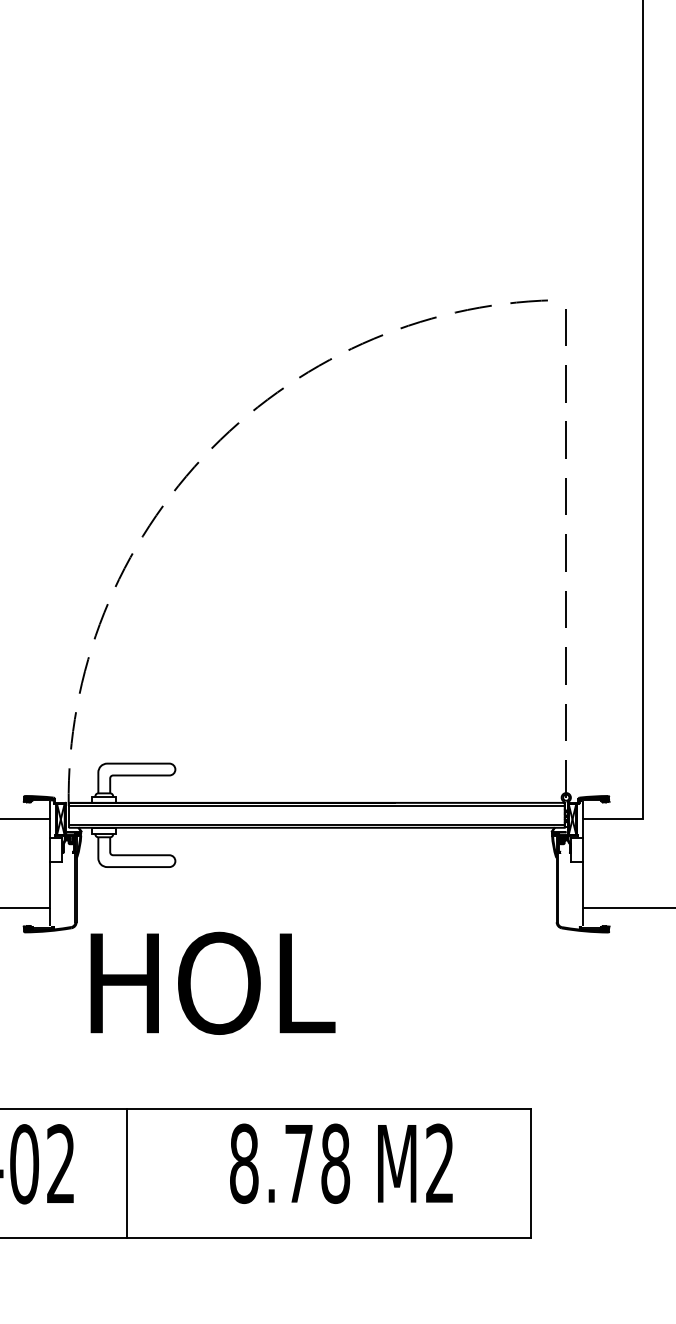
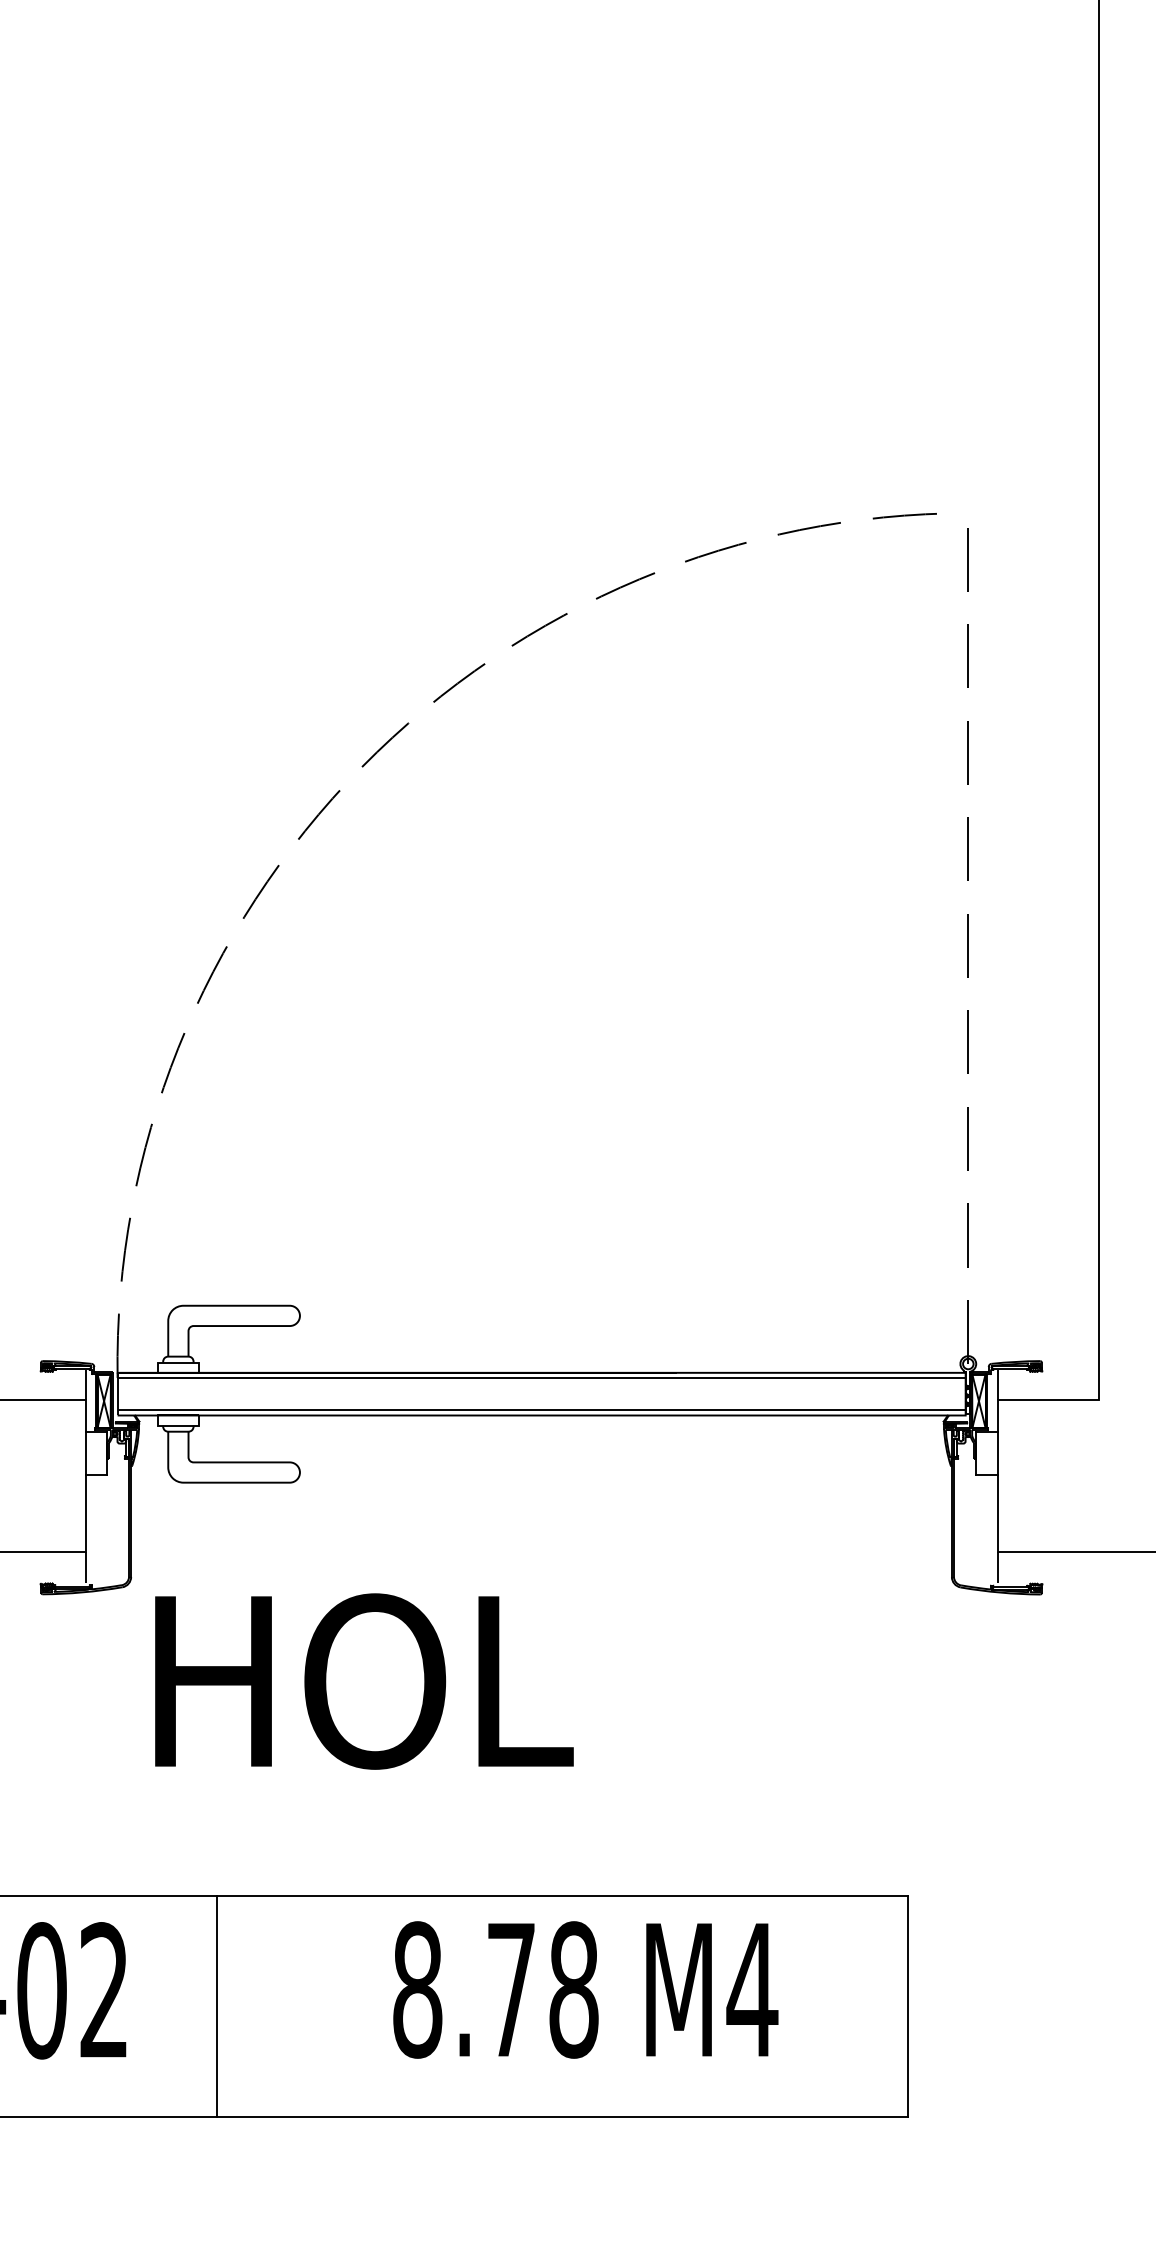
text: (439, 1162) -> (751, 1987), M2 -> M4

